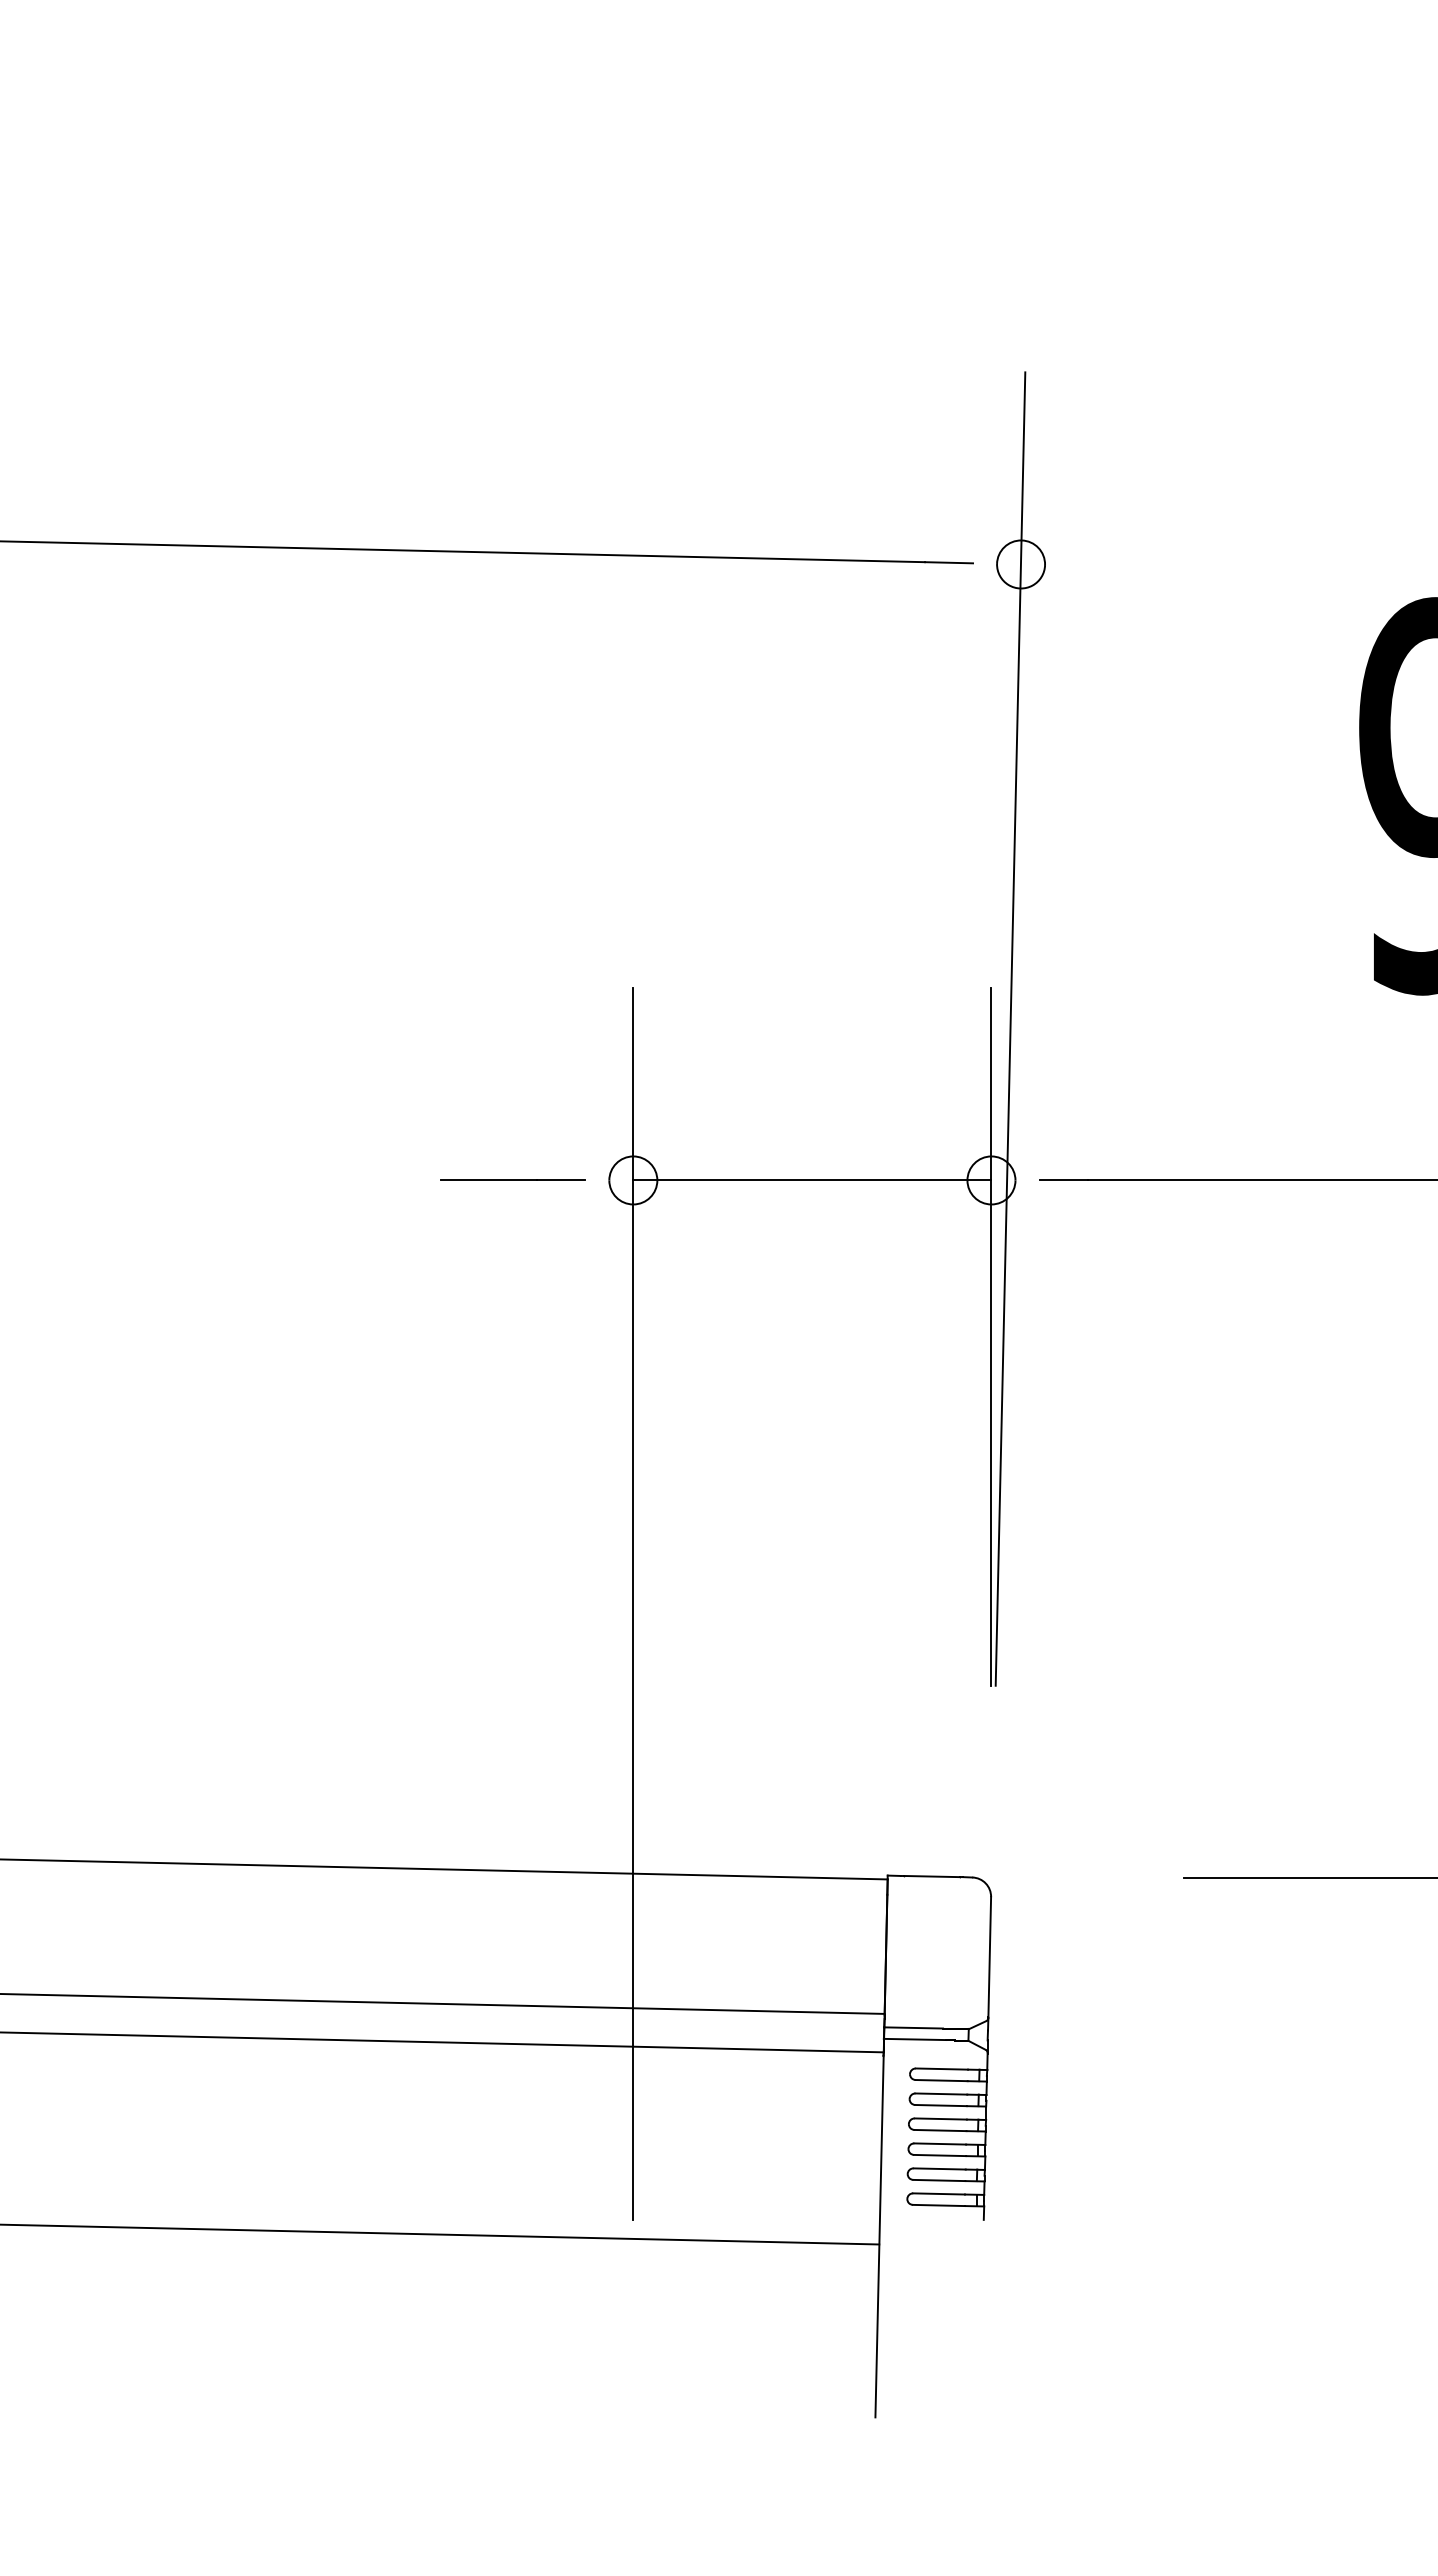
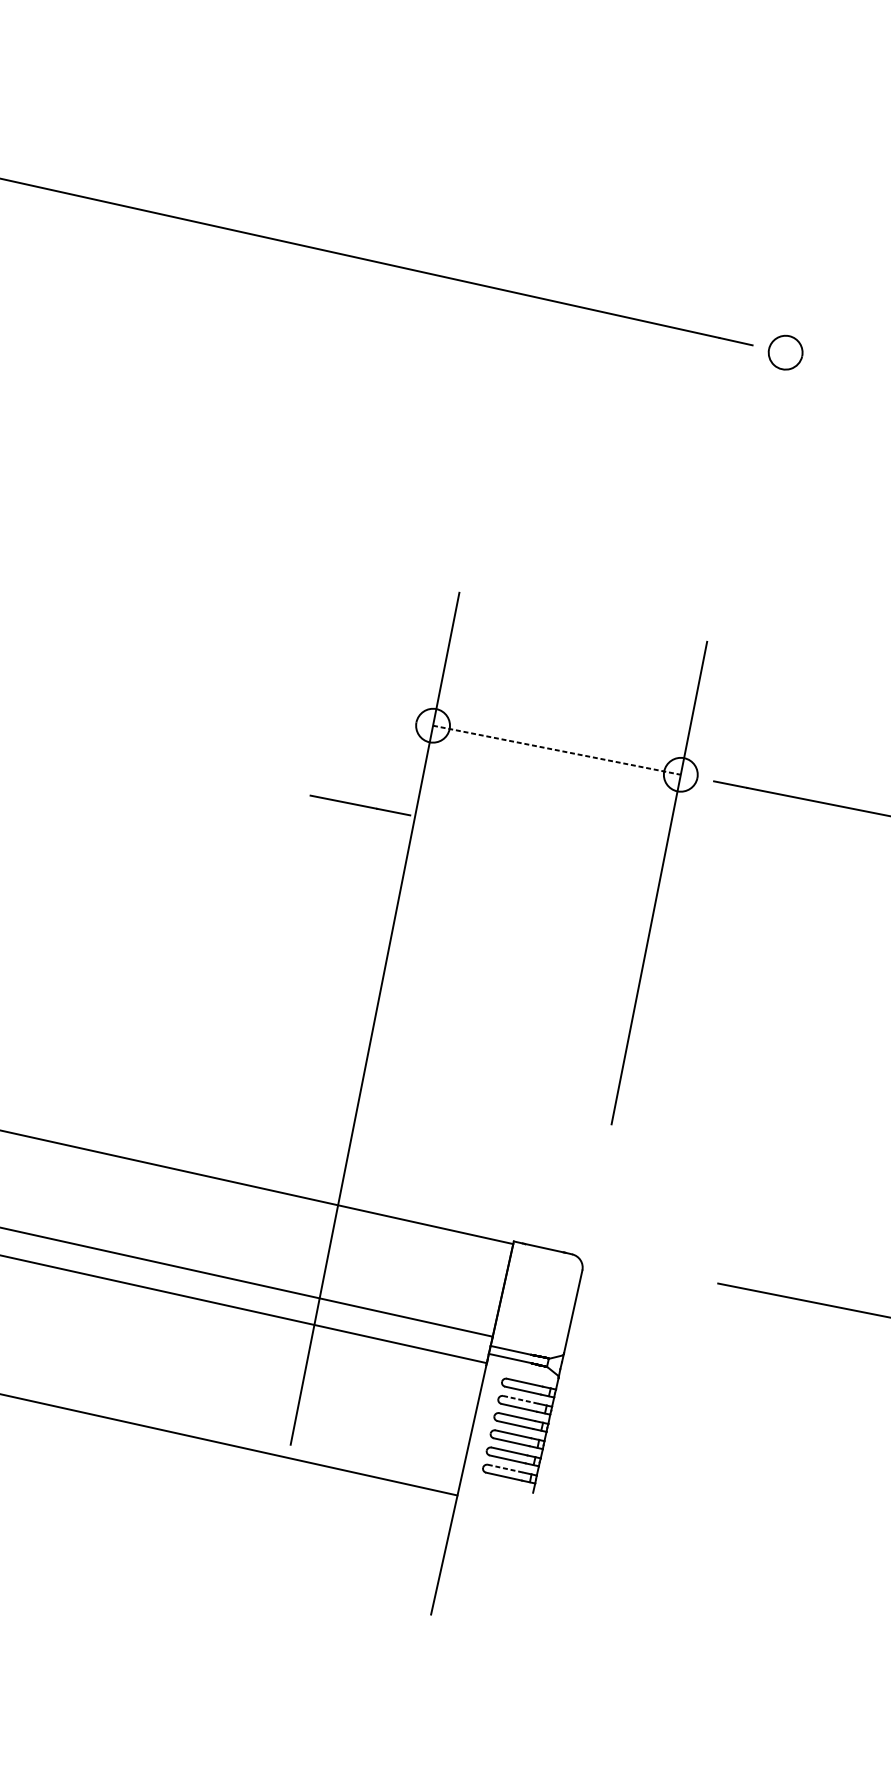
line: (1010, 1028) -> (714, 672), removed
line: (512, 1179) -> (360, 804), moved
line: (812, 1180) -> (557, 750), solid -> dashed
line: (941, 2094) -> (521, 1400), solid -> dashed
line: (939, 2193) -> (506, 1468), solid -> dashed

